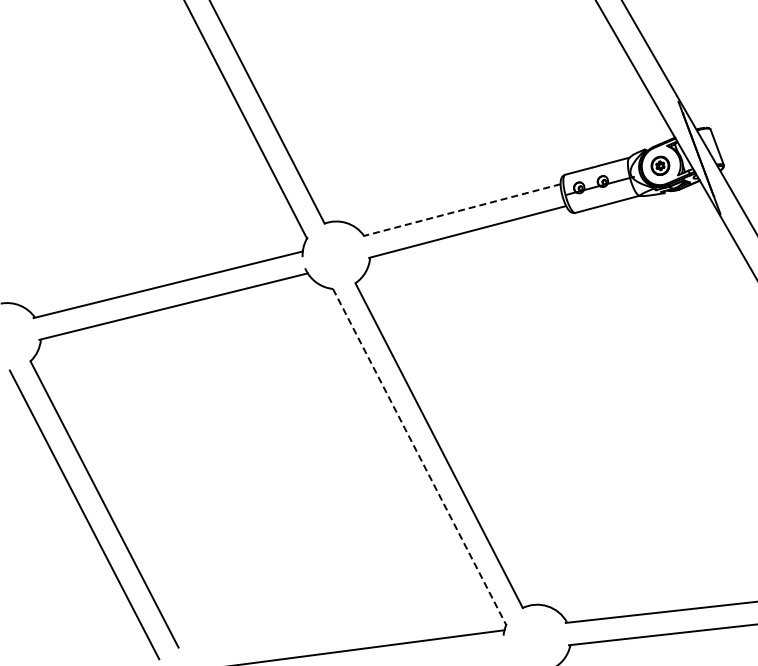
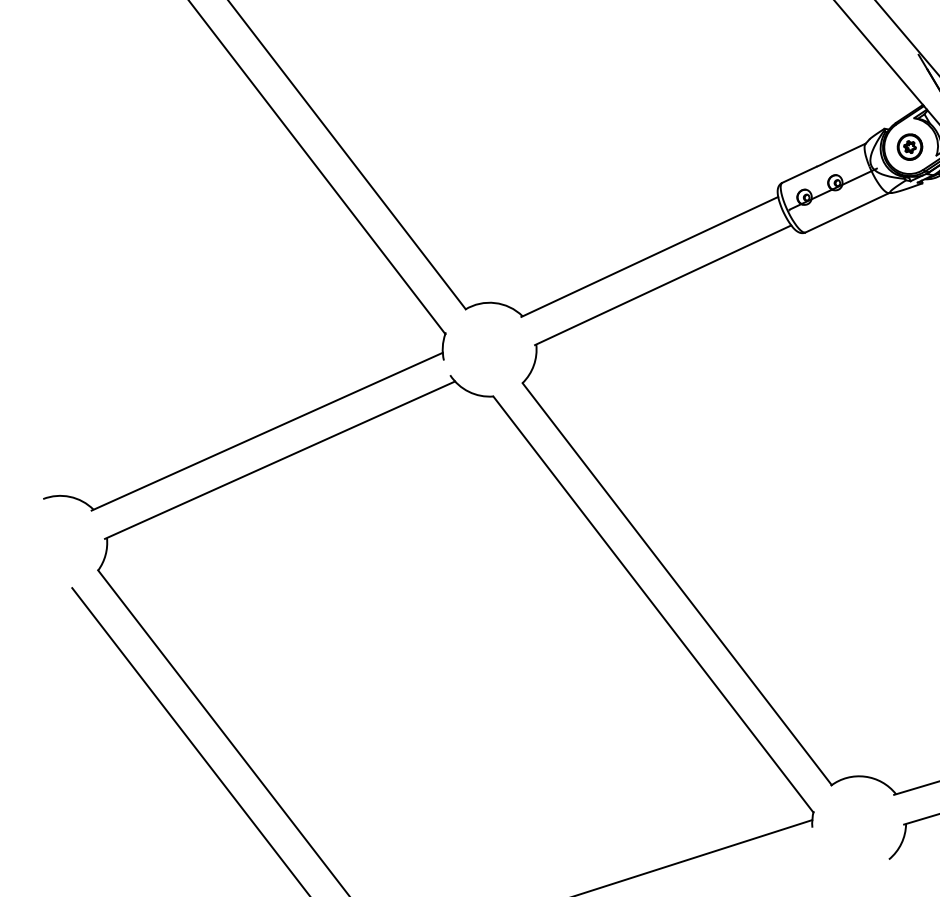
line: (461, 210) -> (649, 257), dashed -> solid
line: (419, 457) -> (653, 605), dashed -> solid

